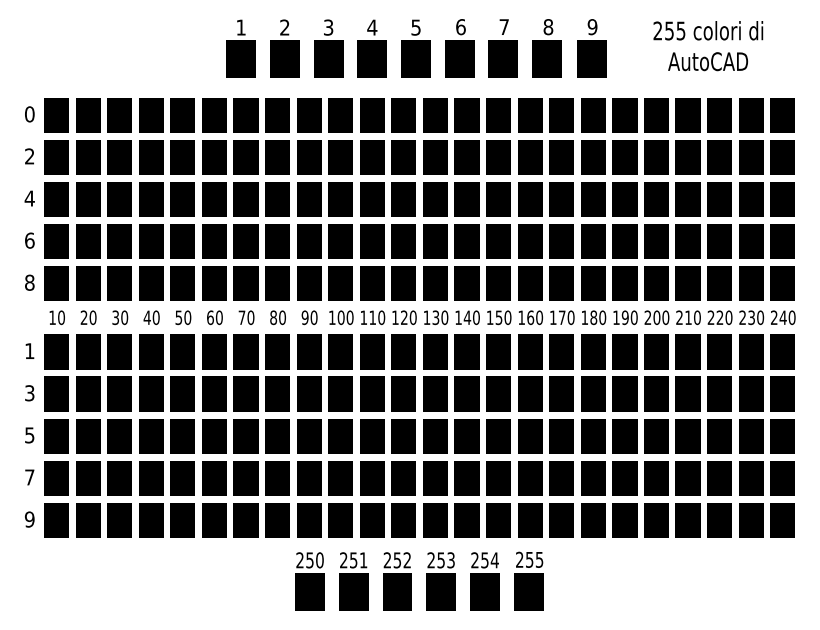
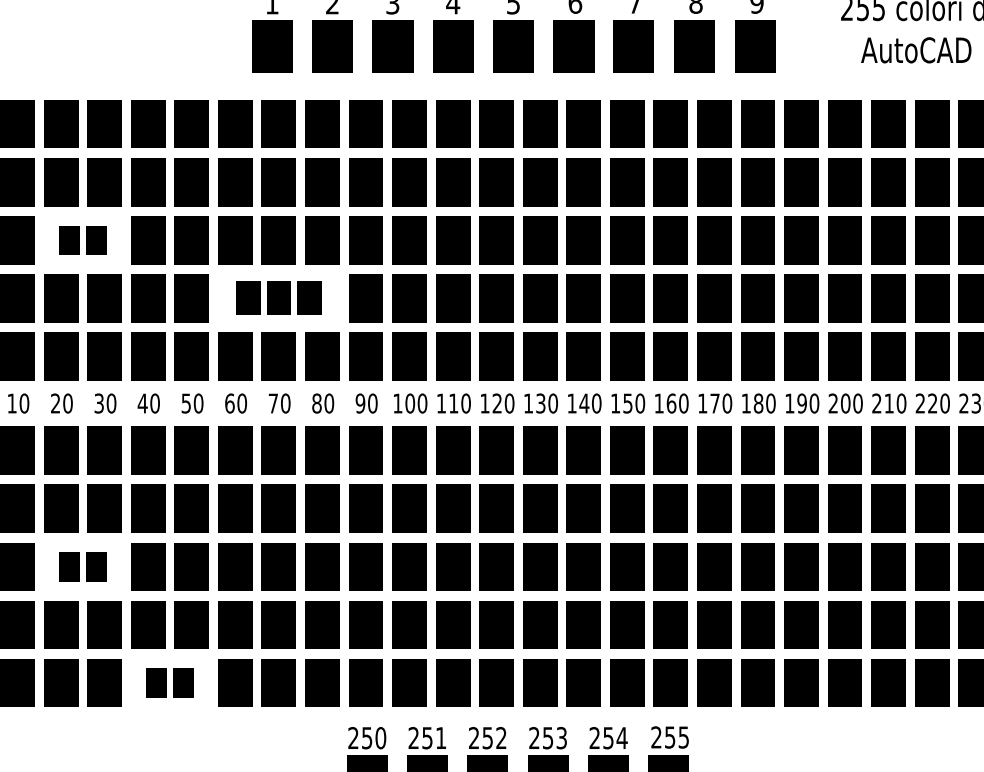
part: (103, 199) -> (82, 240), size x0.6
part: (245, 241) -> (278, 298), size x0.7
part: (103, 436) -> (82, 567), size x0.6
part: (166, 520) -> (169, 683), size x0.6

